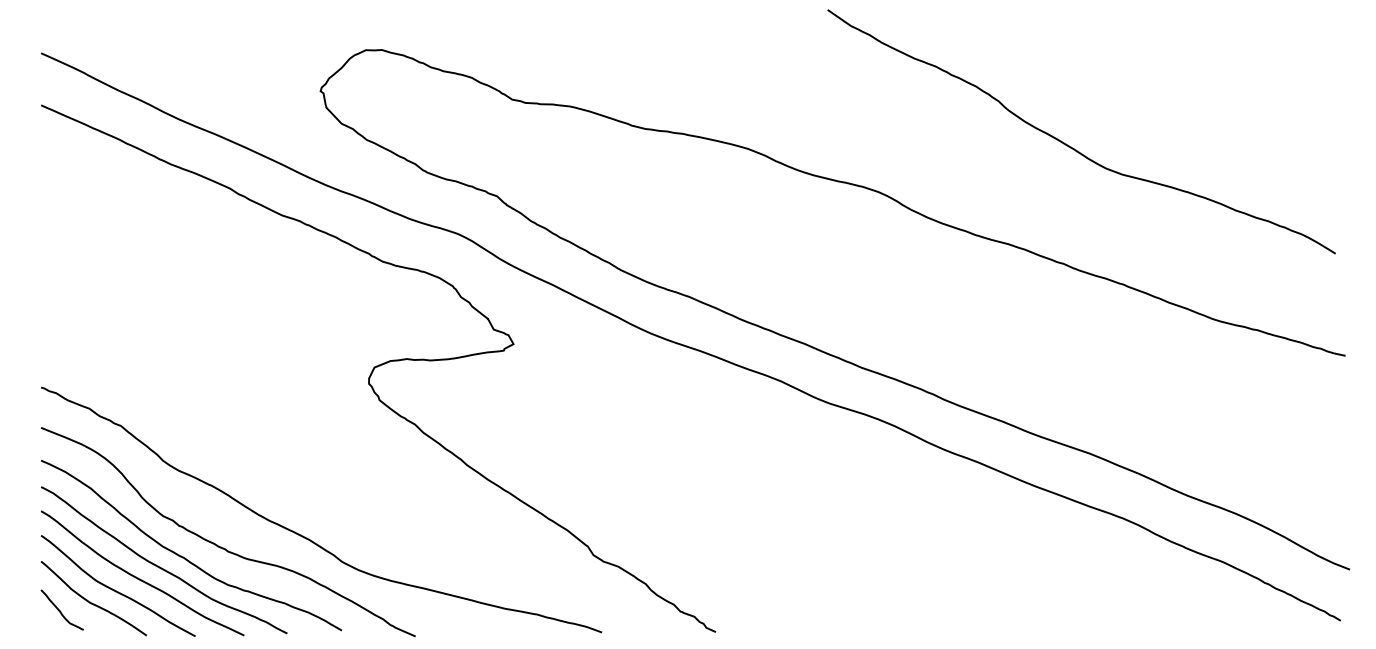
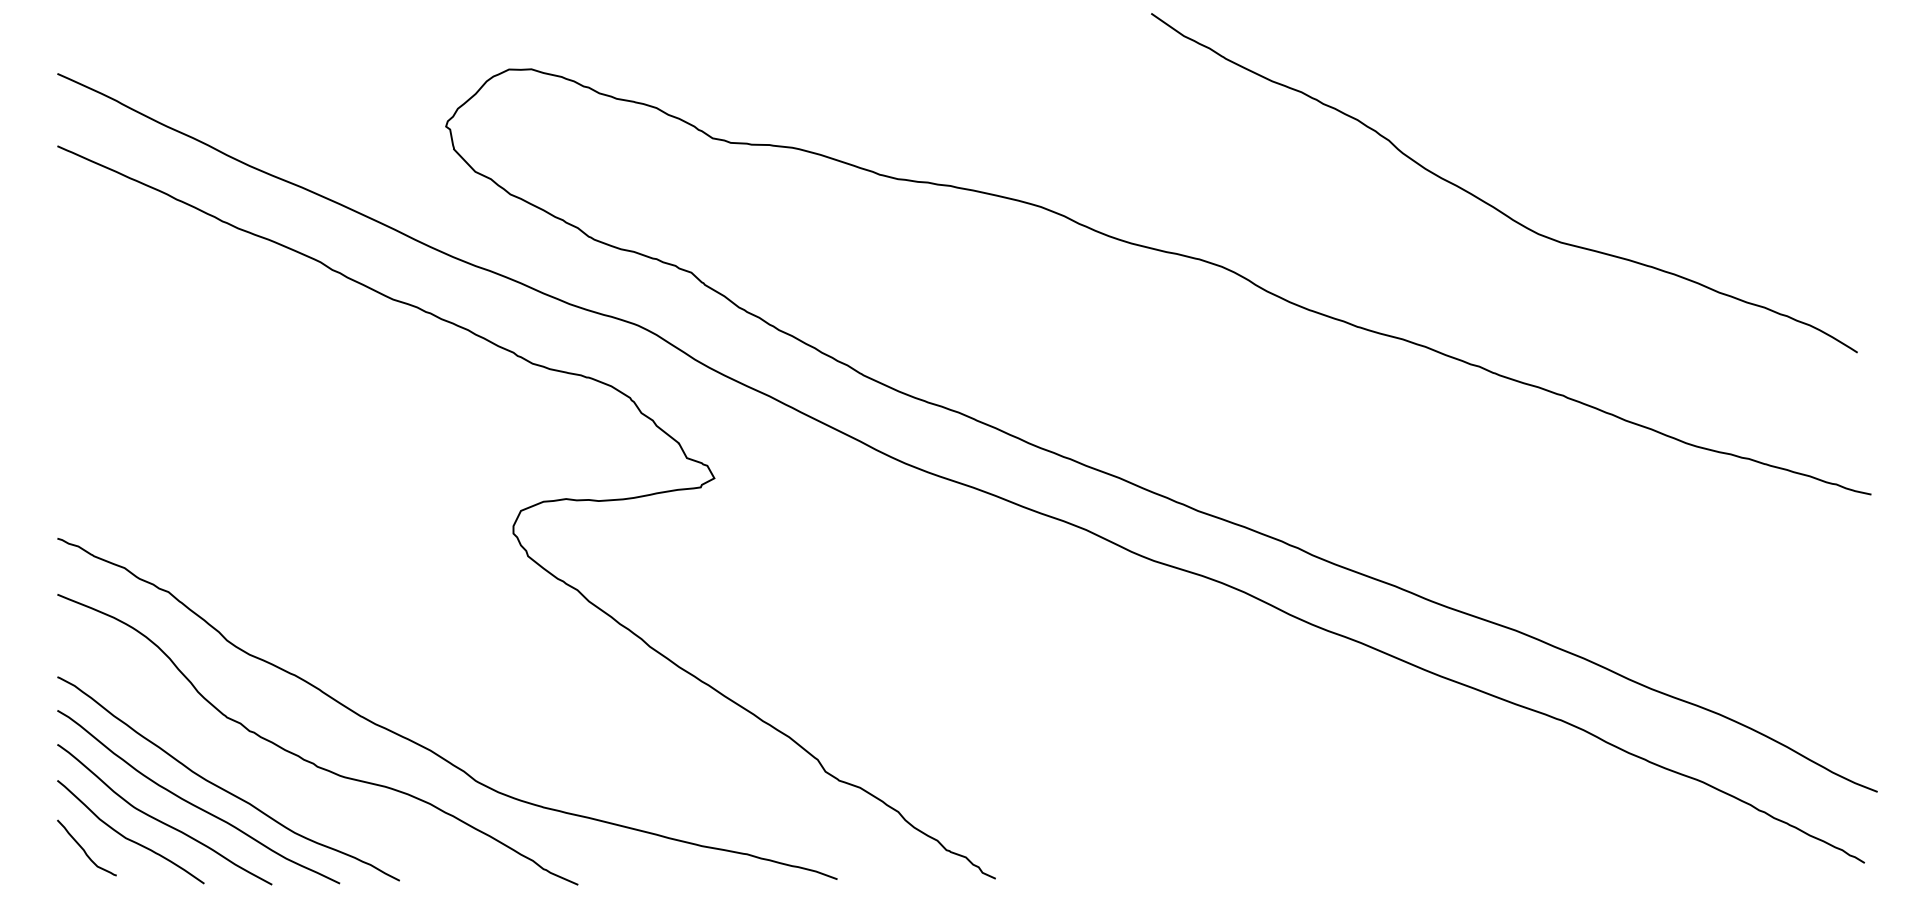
curve: (184, 557) -> (256, 774), removed

